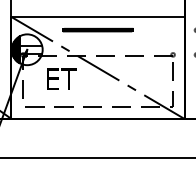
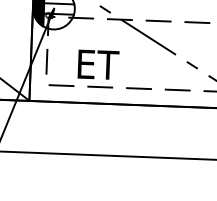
text: (61, 78) -> (97, 63), moved

